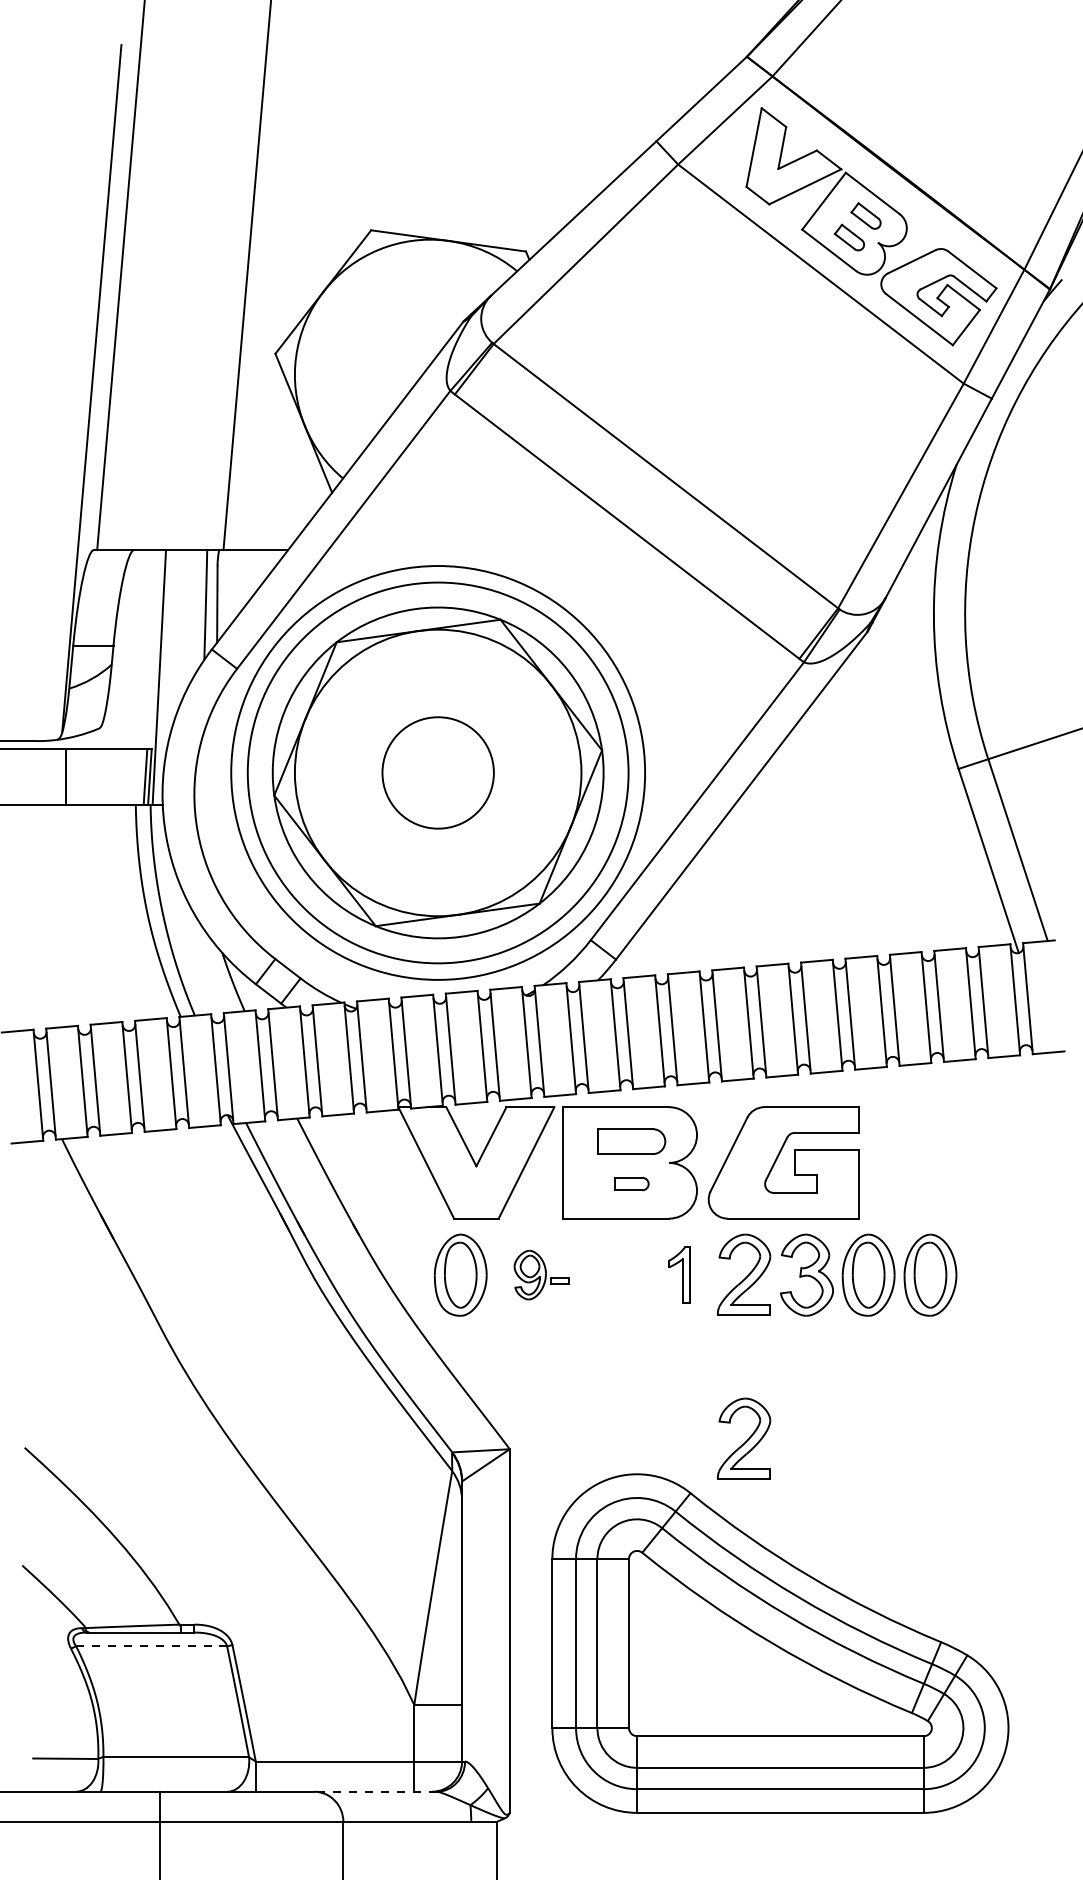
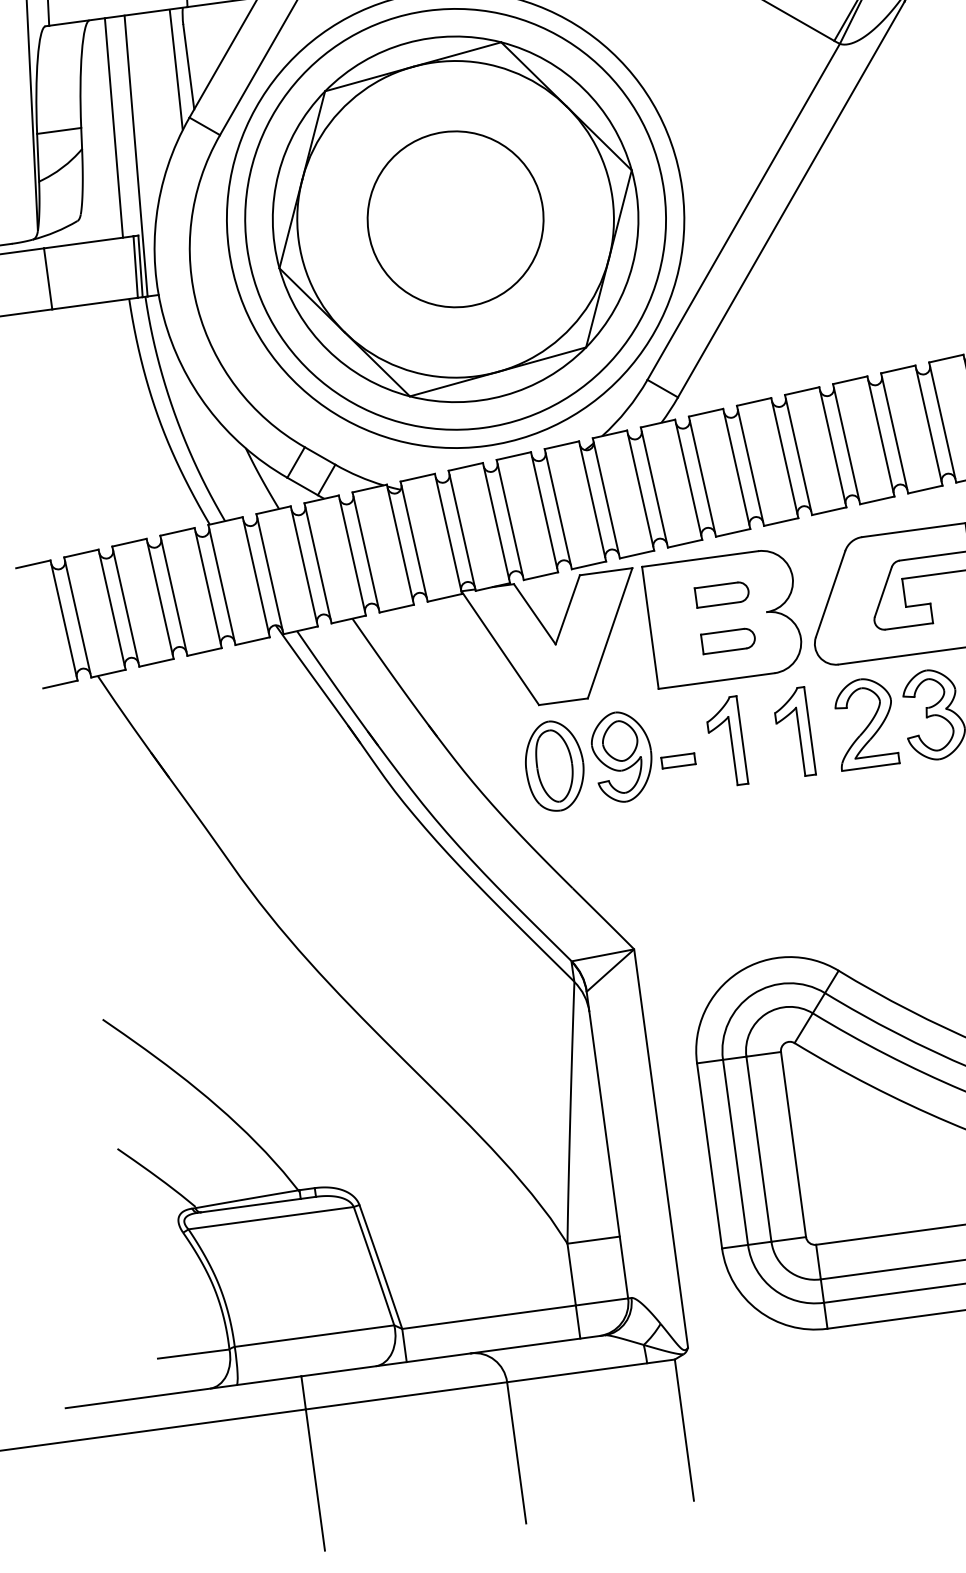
line: (142, 649) -> (113, 127), added
circle: (437, 772) -> (454, 218), size x1.43
part: (631, 1141) -> (721, 594), size x0.71
part: (631, 1183) -> (728, 640), size x1.43
part: (541, 1274) -> (643, 753), size x1.67
part: (617, 1274) -> (726, 742), added
part: (679, 1274) -> (794, 732), size x1.43
part: (744, 1438) -> (889, 902), removed
line: (152, 1646) -> (272, 1218), dashed -> solid
line: (375, 1791) -> (537, 1344), dashed -> solid

